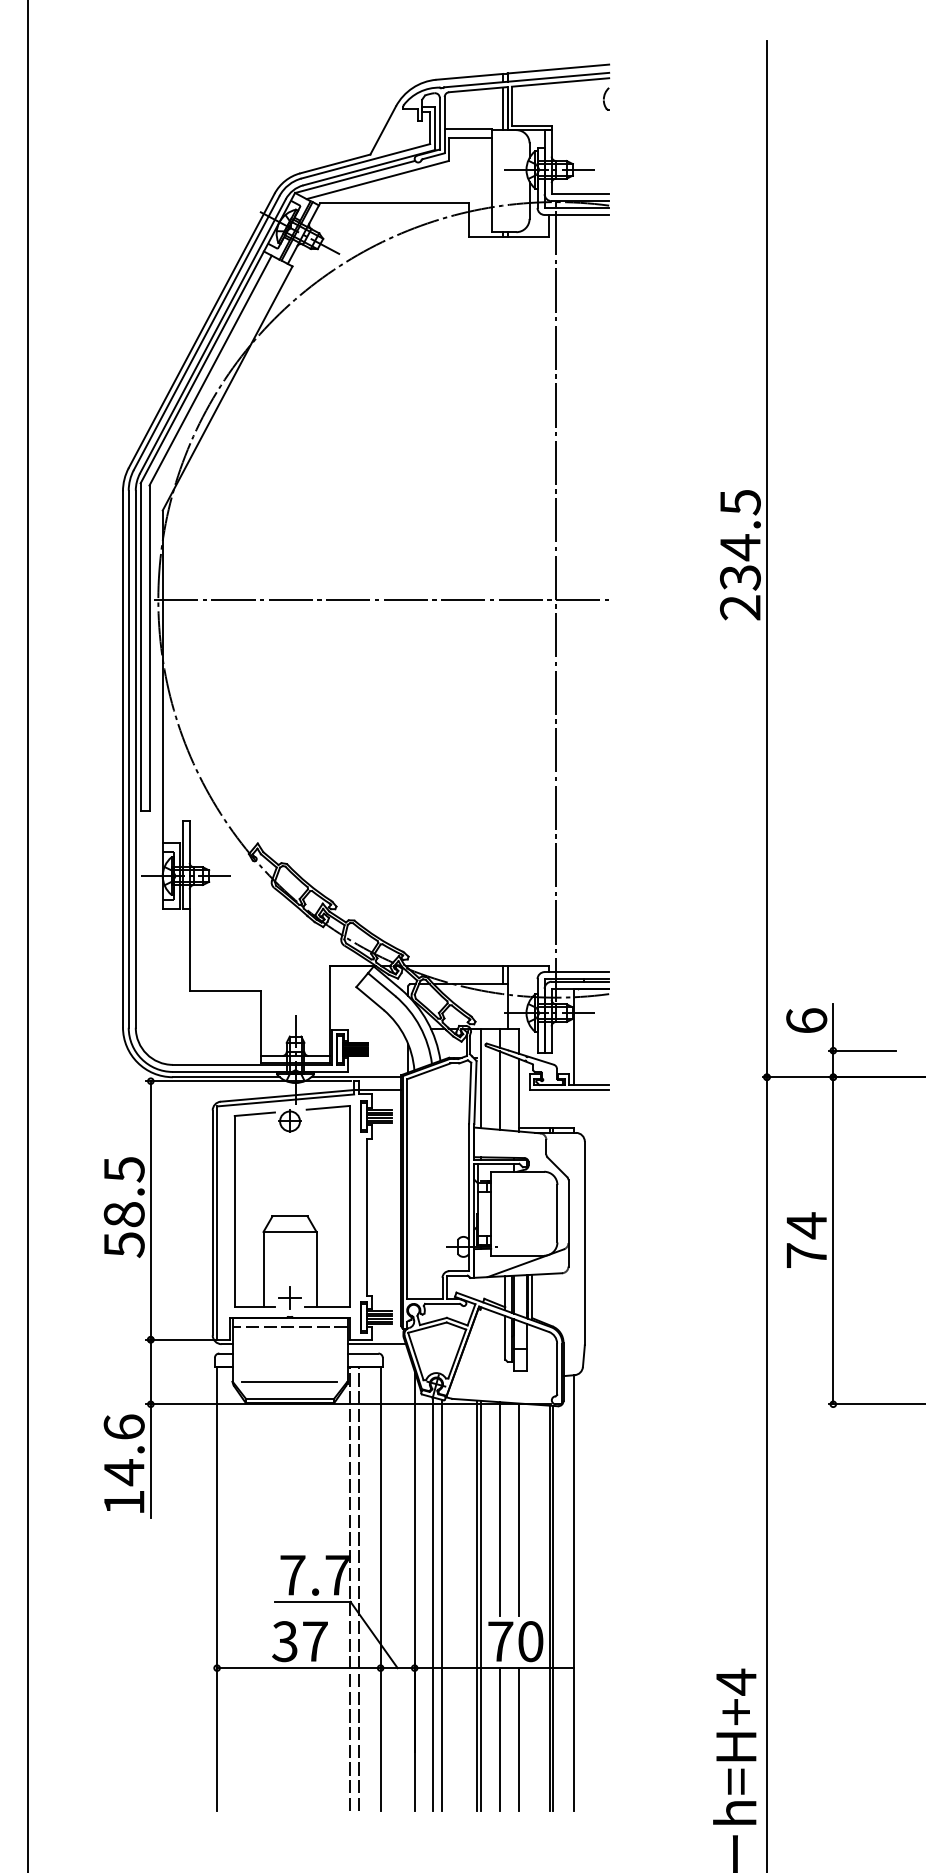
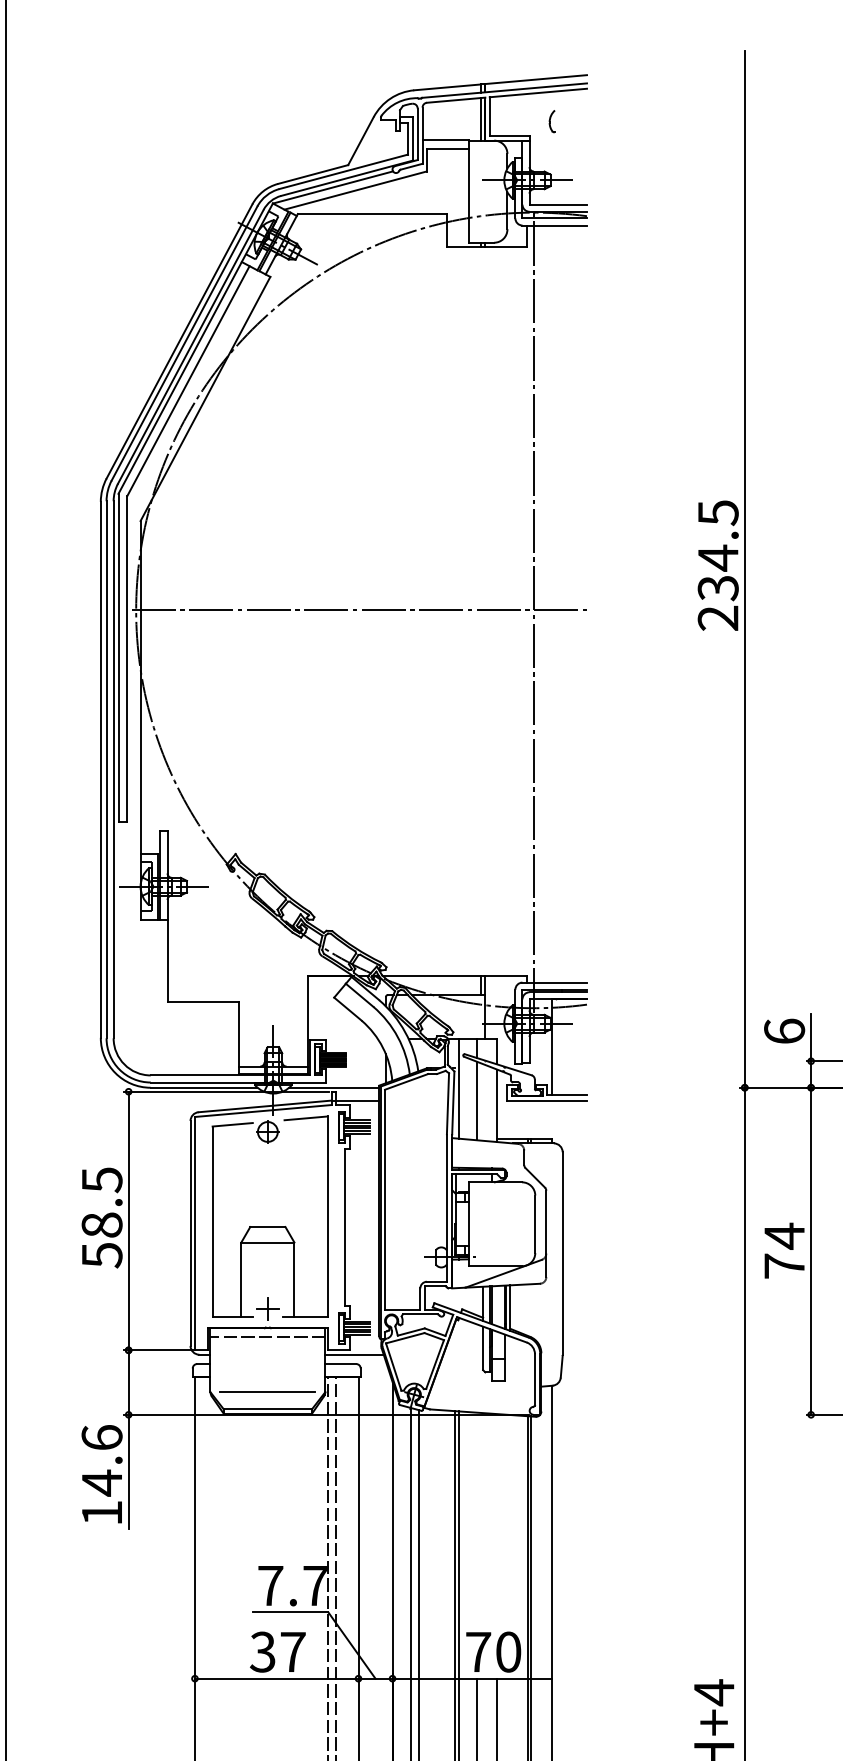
part: (606, 98) -> (552, 121), moved
line: (499, 1509) -> (477, 1520), removed
line: (519, 1509) -> (497, 1520), removed

